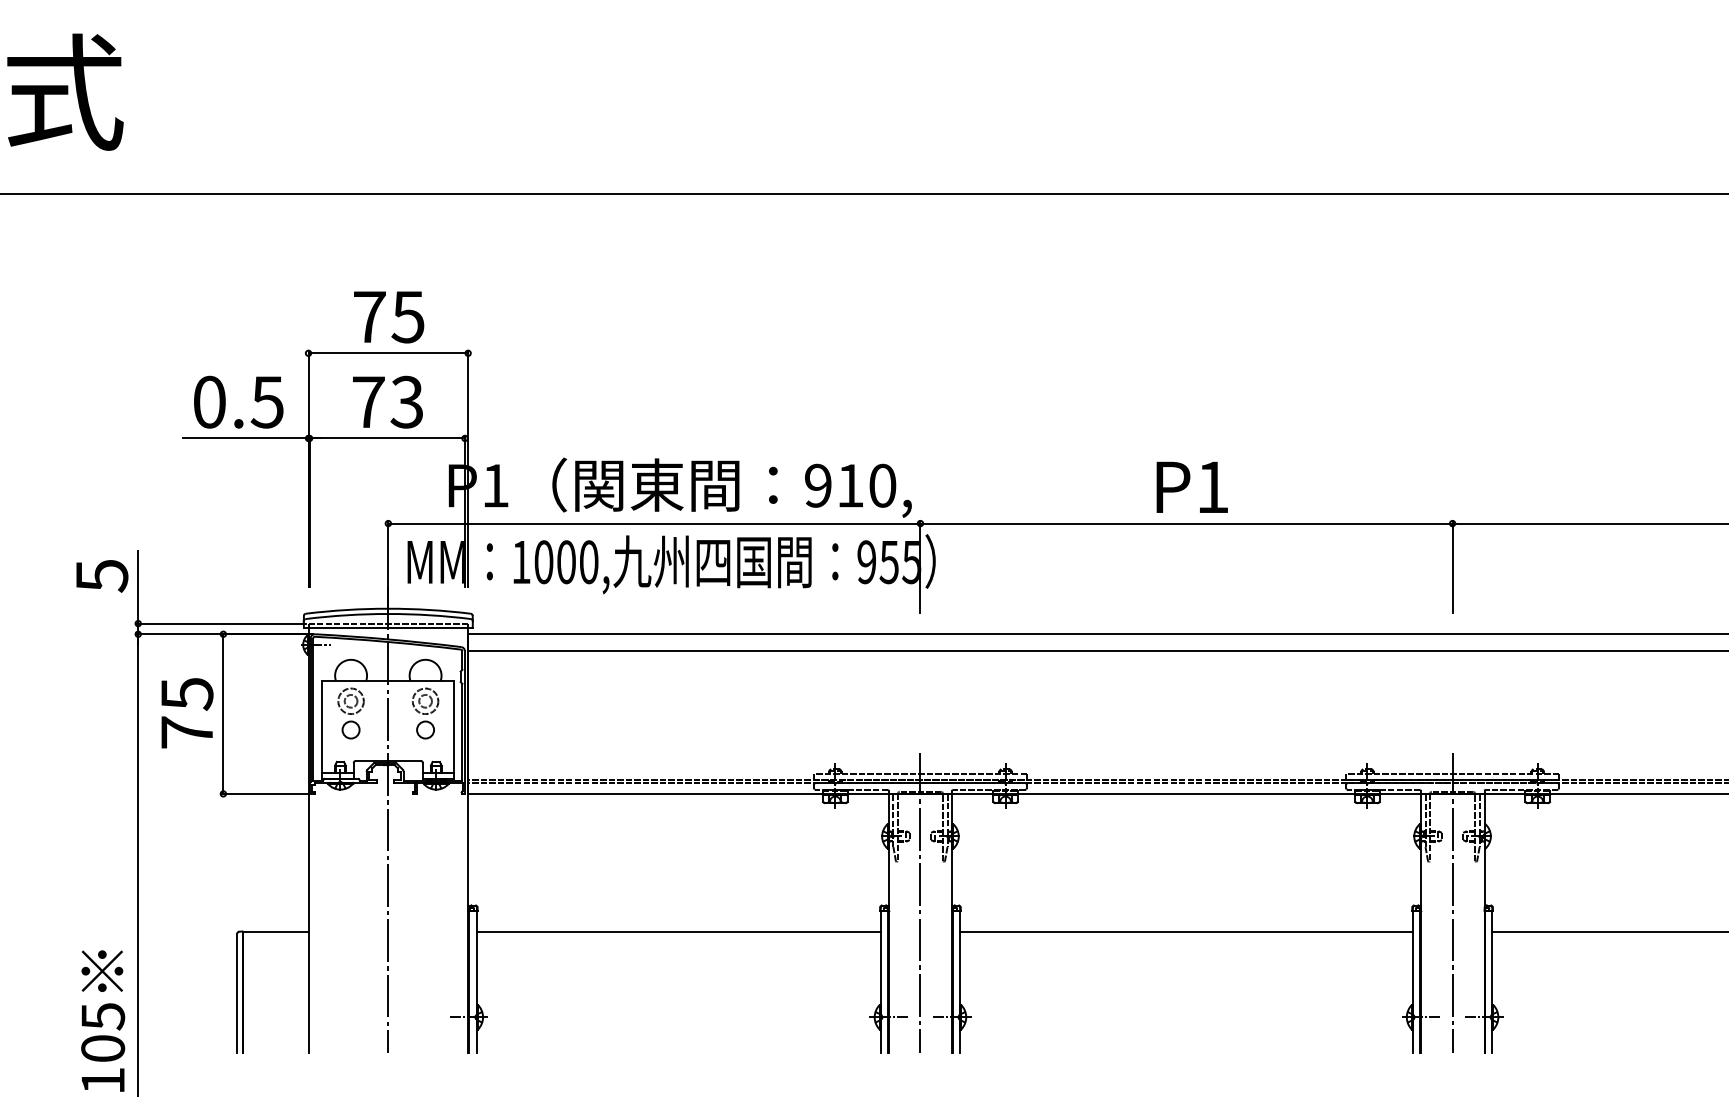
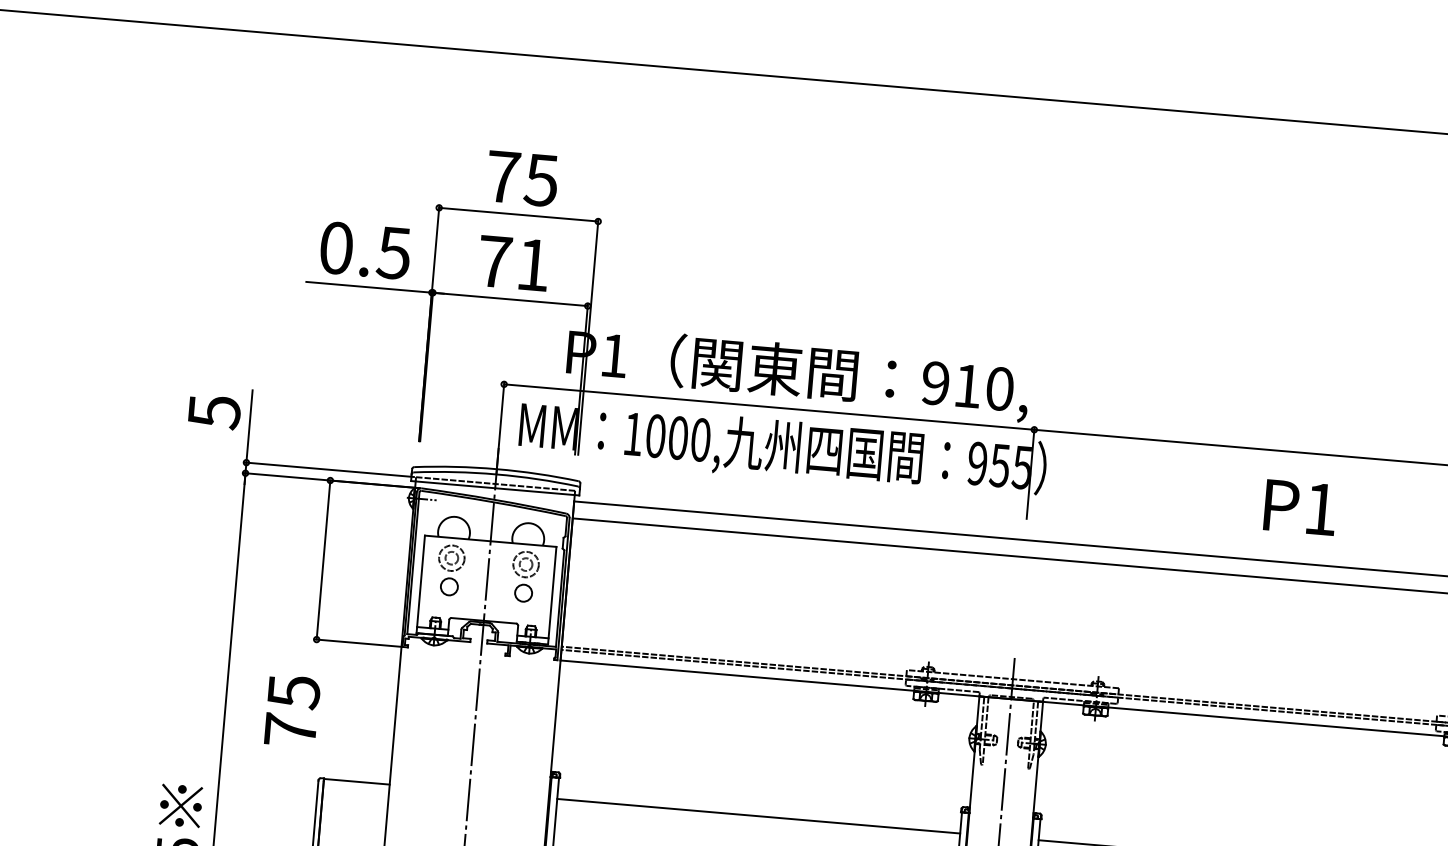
text: (406, 401) -> (532, 264), 73 -> 71
text: (1191, 486) -> (1299, 506), moved
text: (187, 713) -> (292, 711), moved

